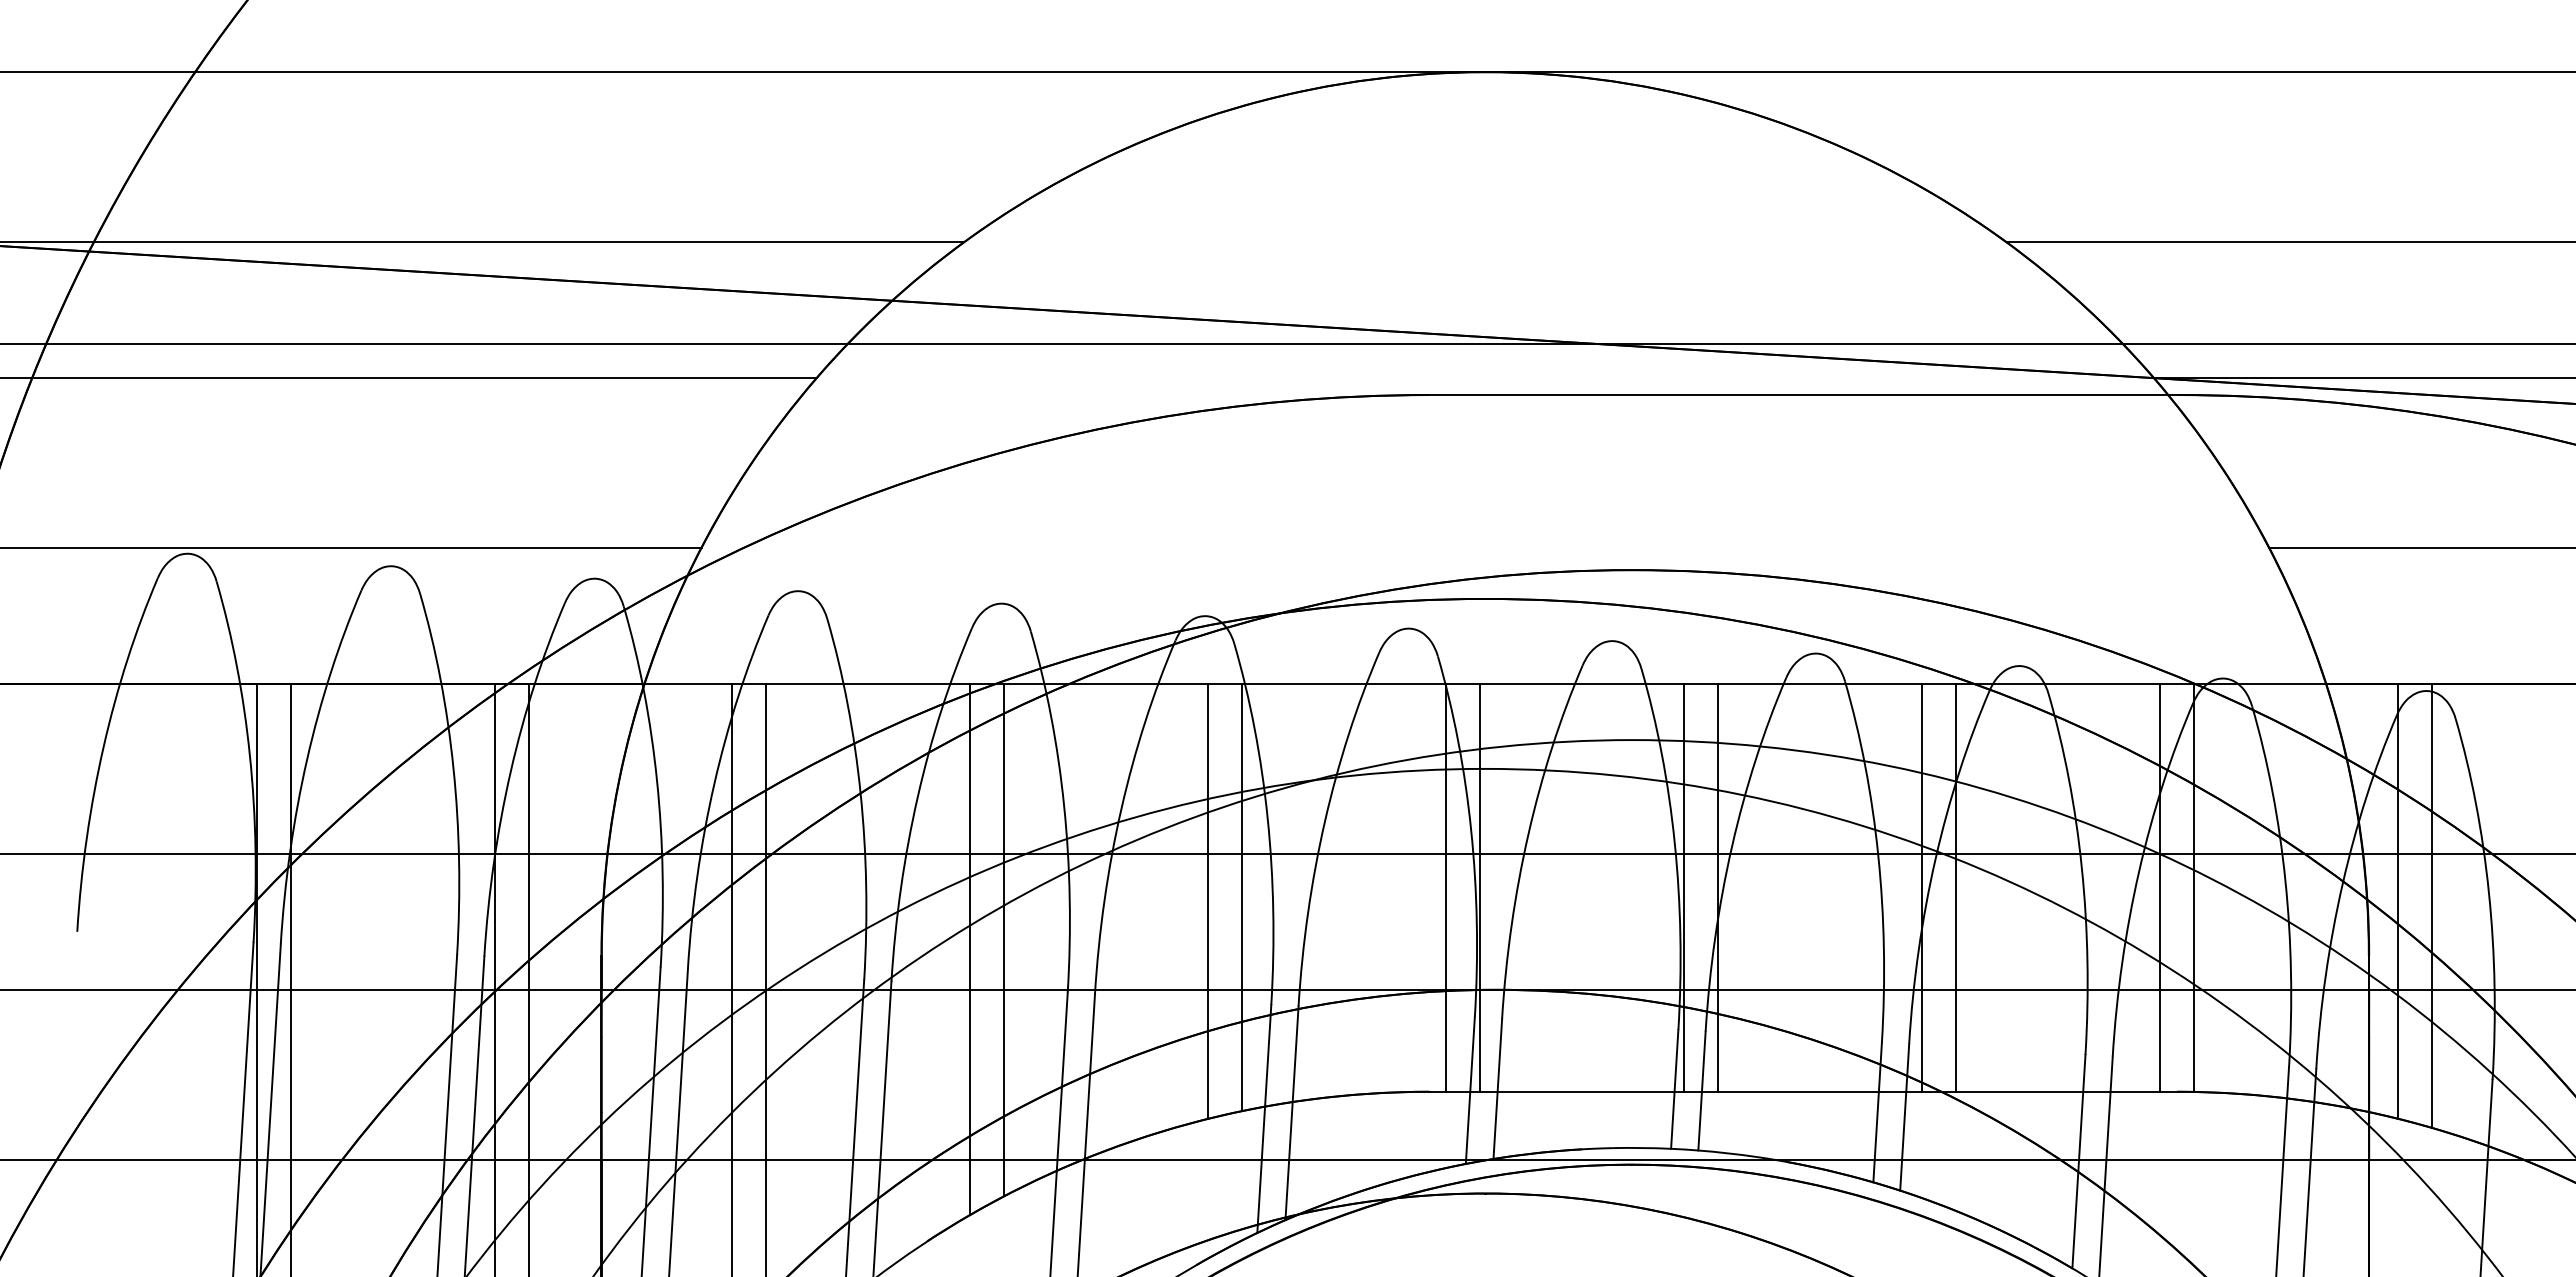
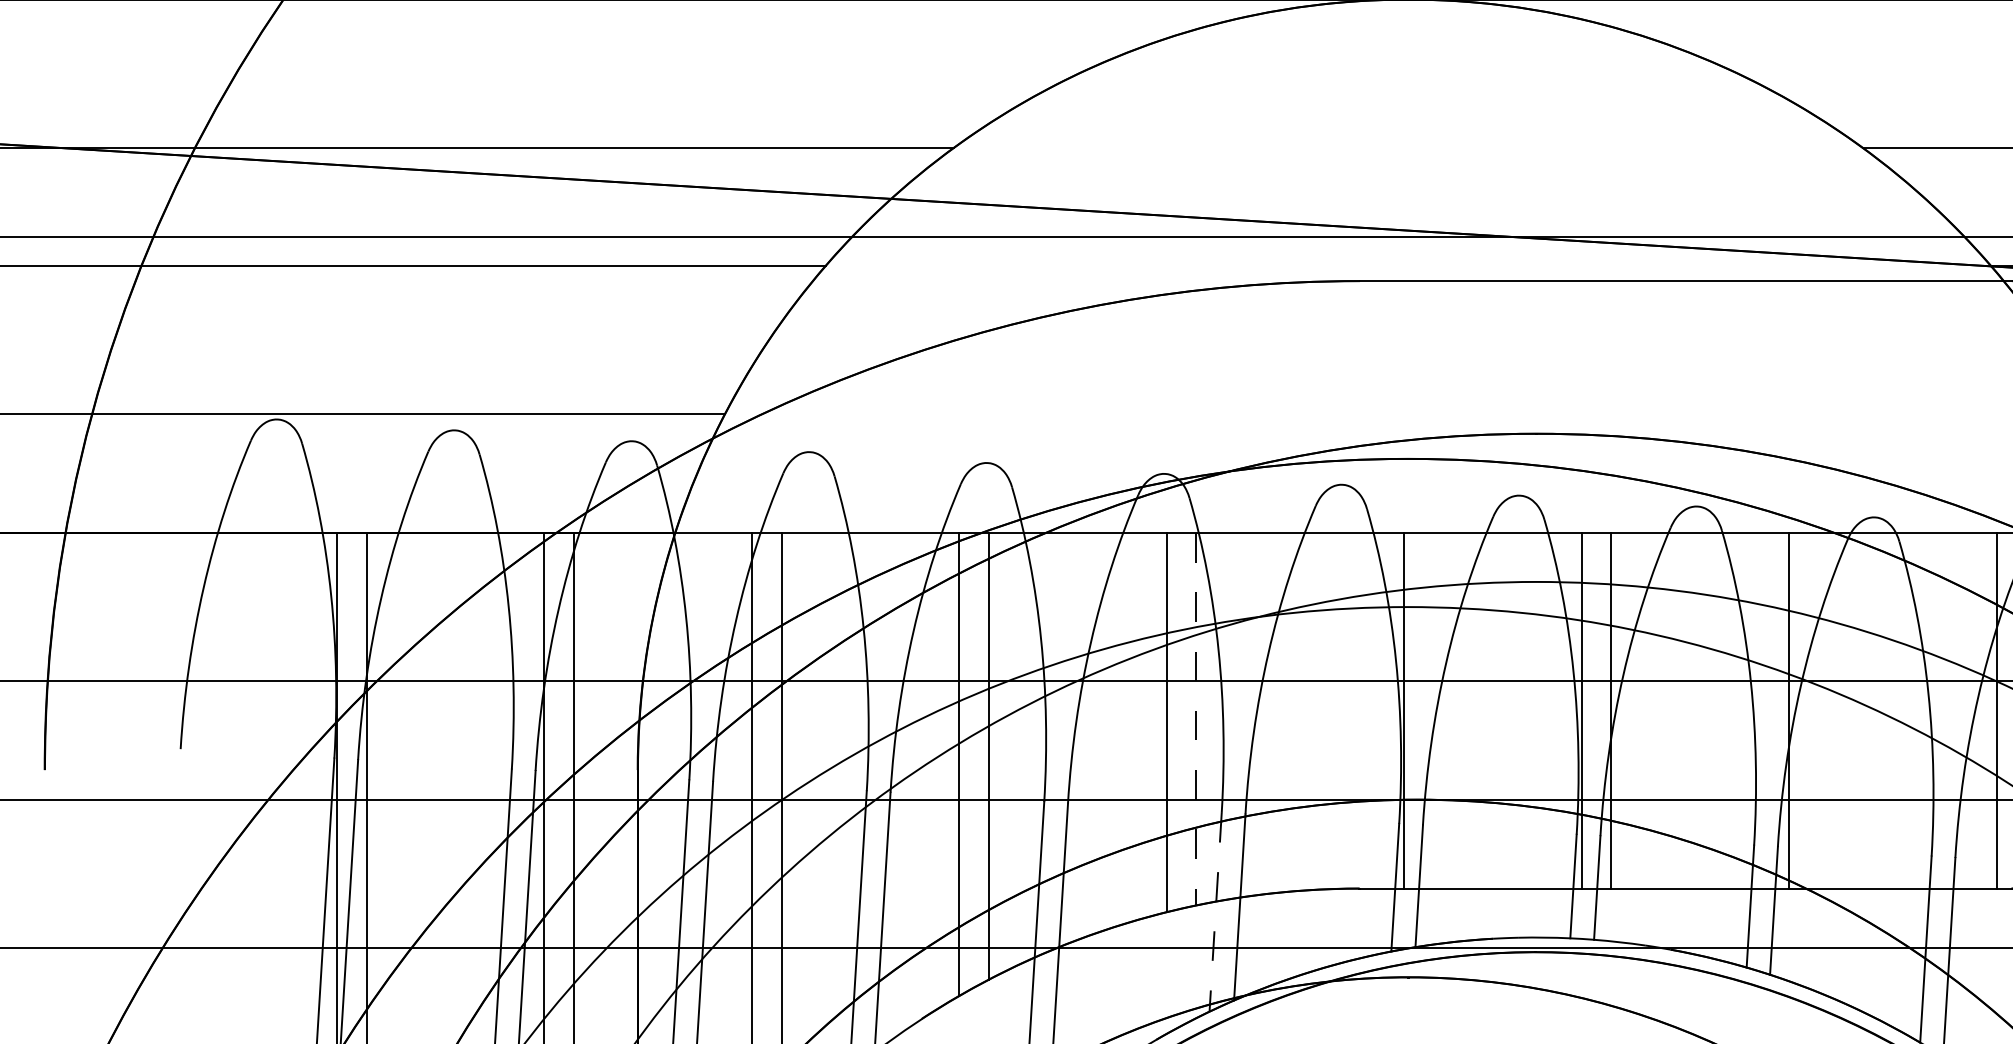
line: (1446, 887) -> (1374, 710), removed
line: (1956, 887) -> (1819, 710), removed
line: (1242, 897) -> (1196, 719), solid -> dashed
line: (1264, 1119) -> (1215, 912), solid -> dashed

